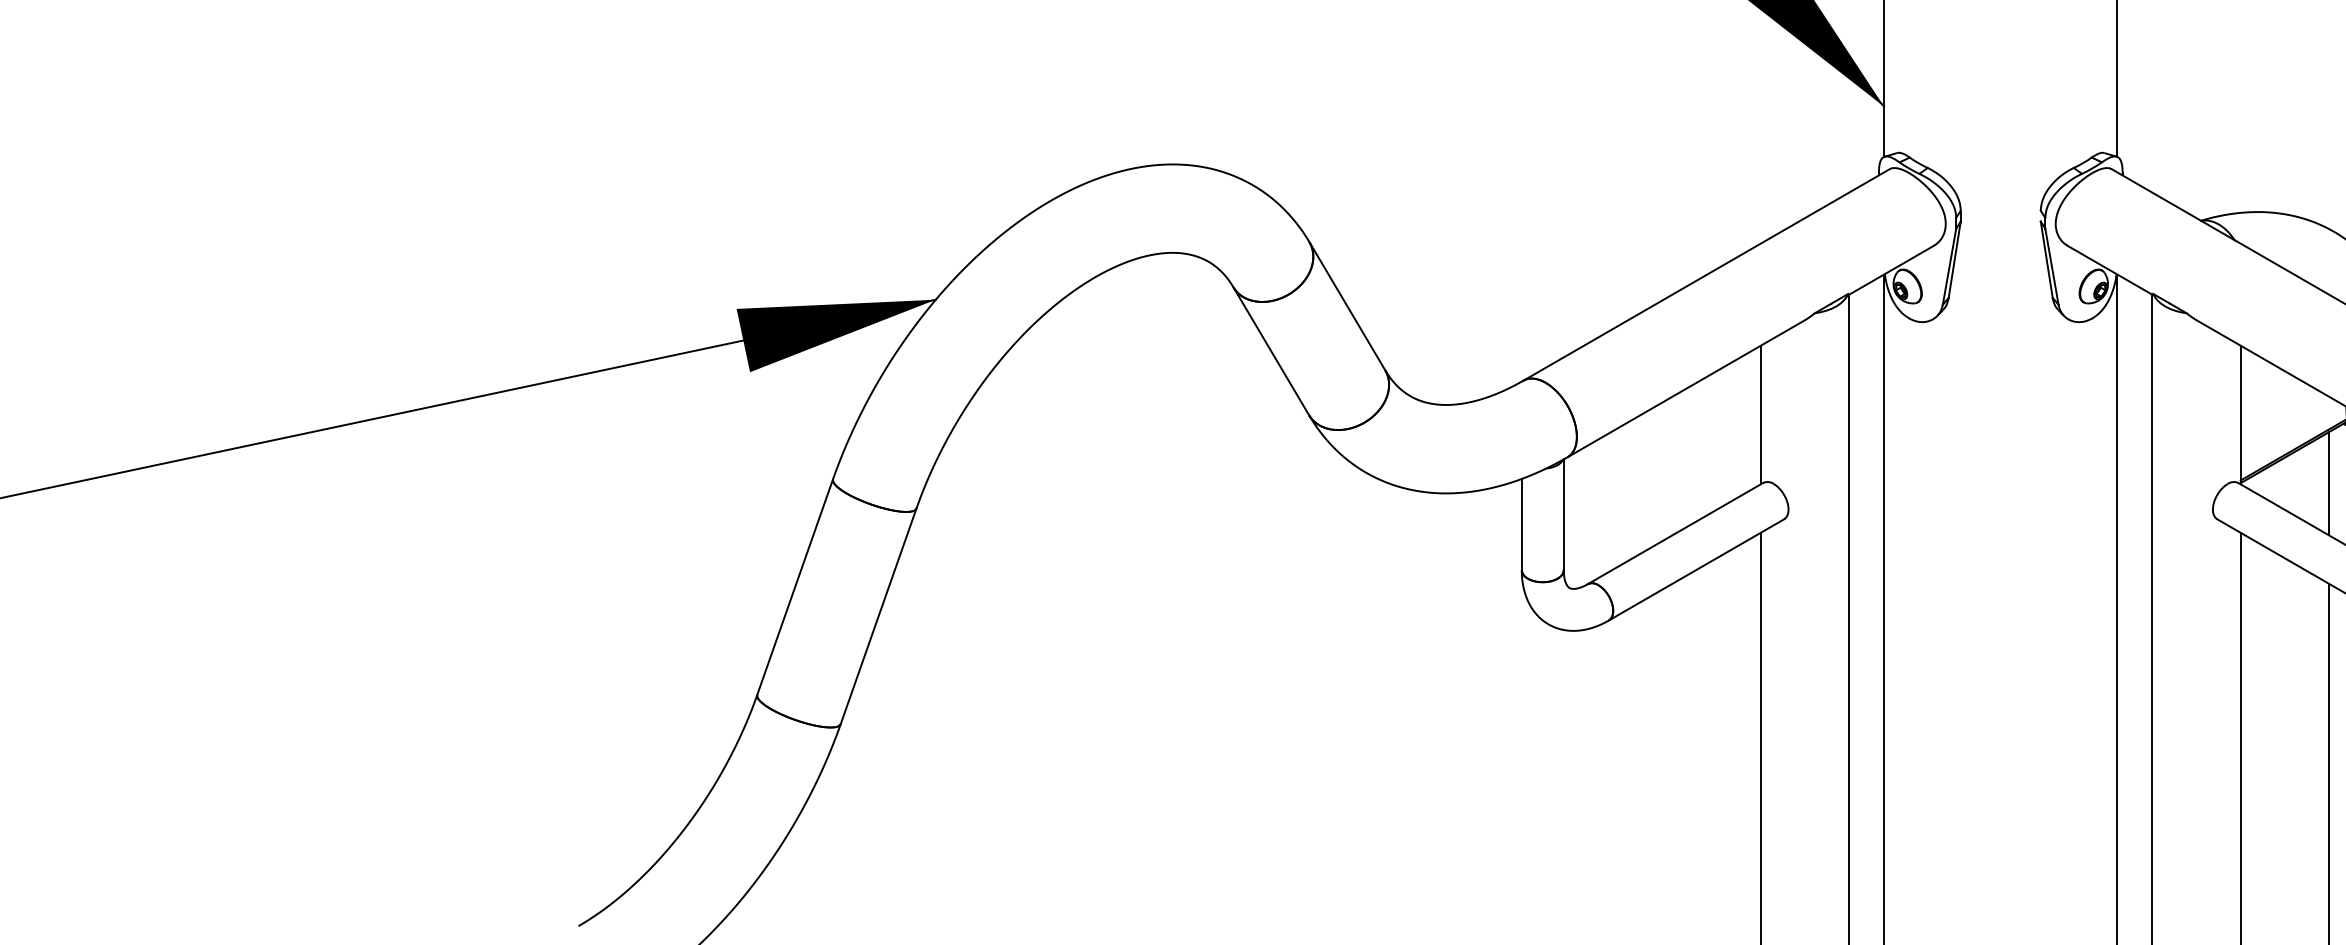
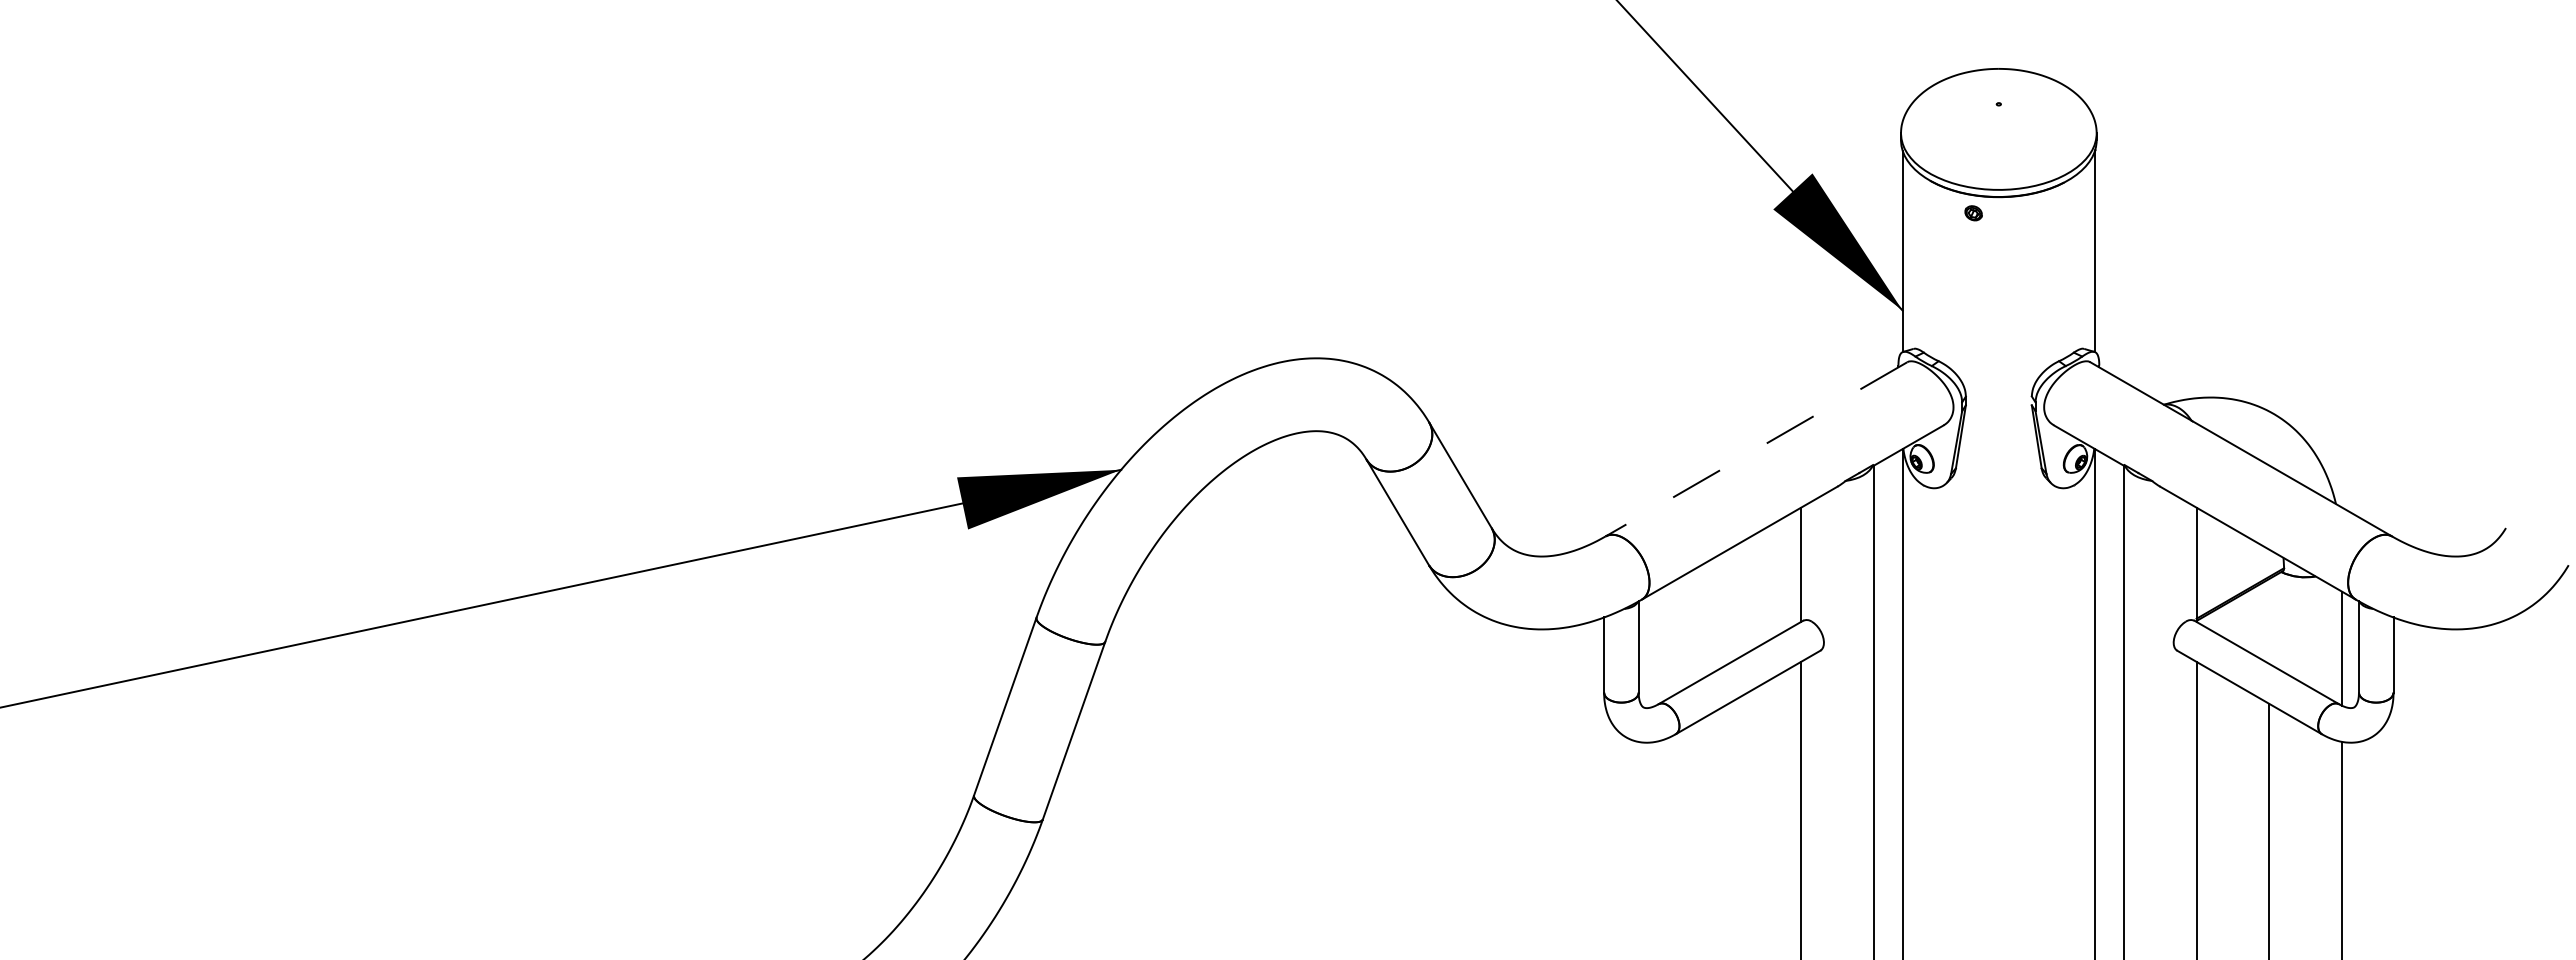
line: (1705, 275) -> (1755, 449), solid -> dashed
line: (2327, 483) -> (2268, 621), removed

